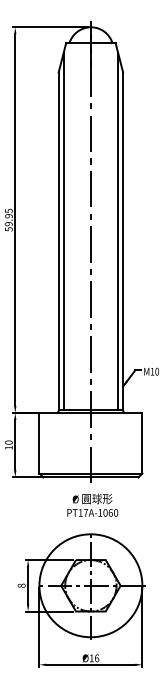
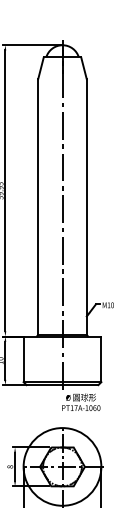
line: (63, 231) -> (41, 199), removed
line: (118, 231) -> (83, 199), removed
text: (92, 504) -> (81, 401), moved

